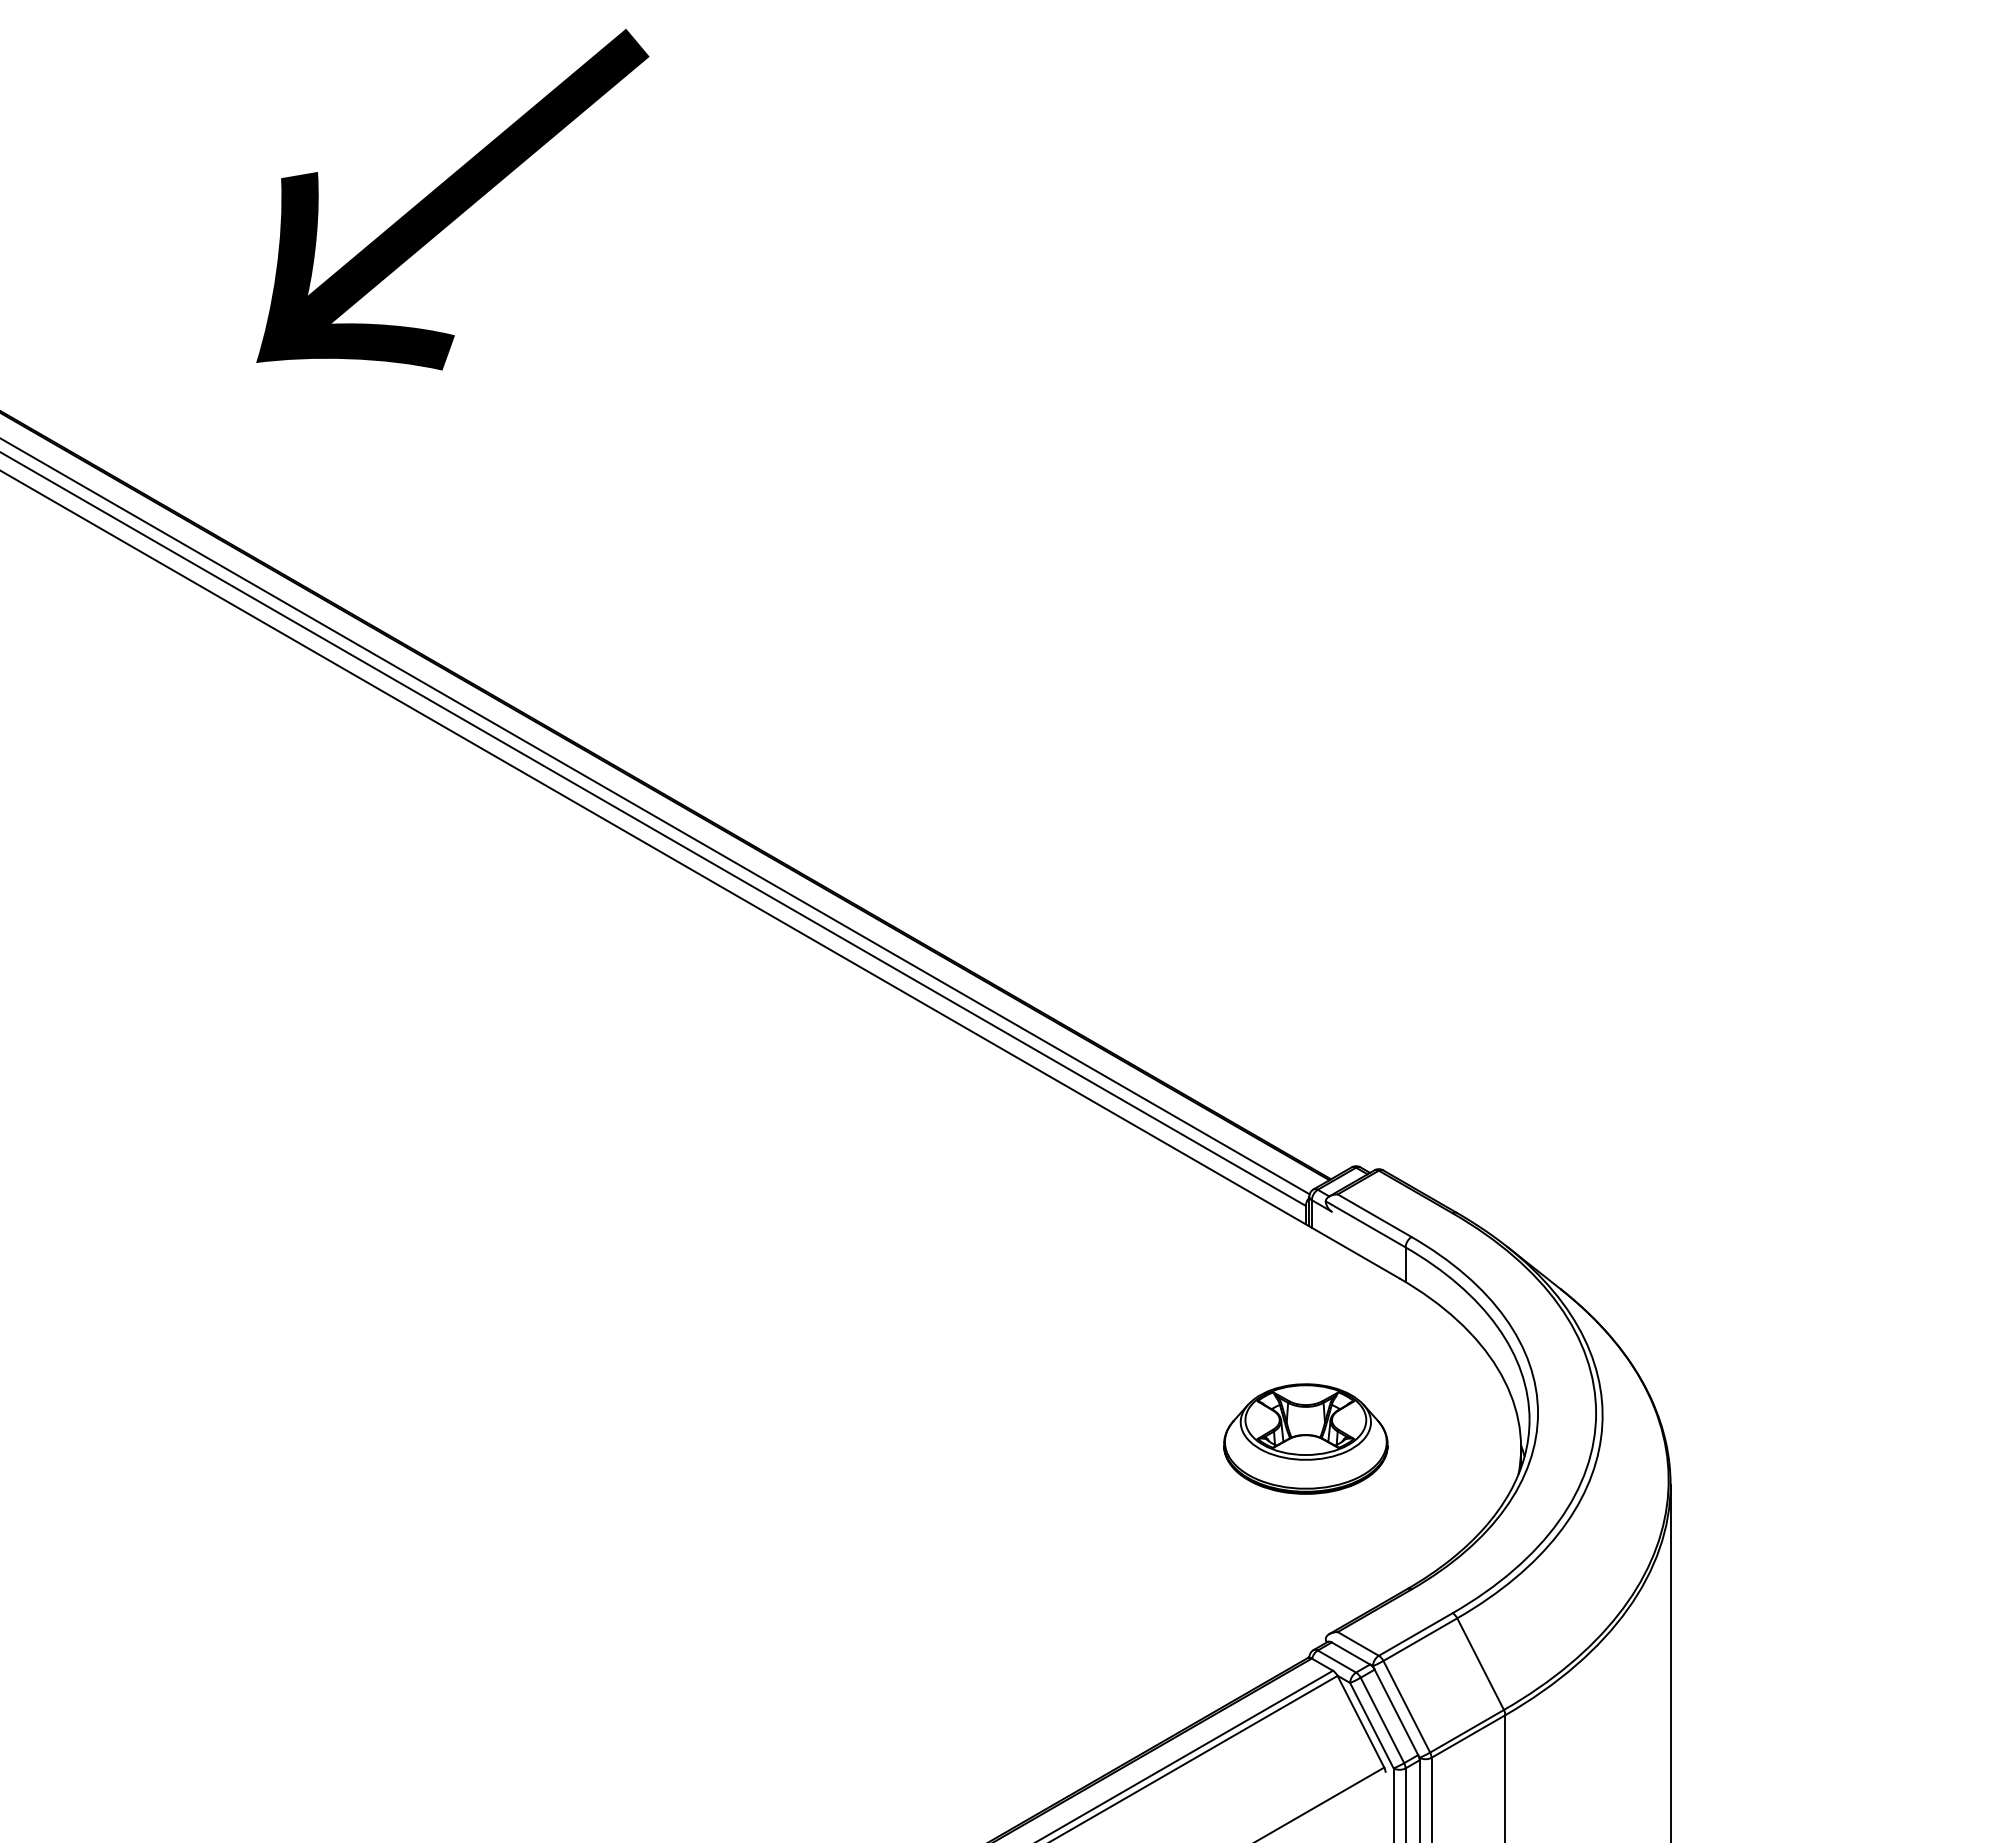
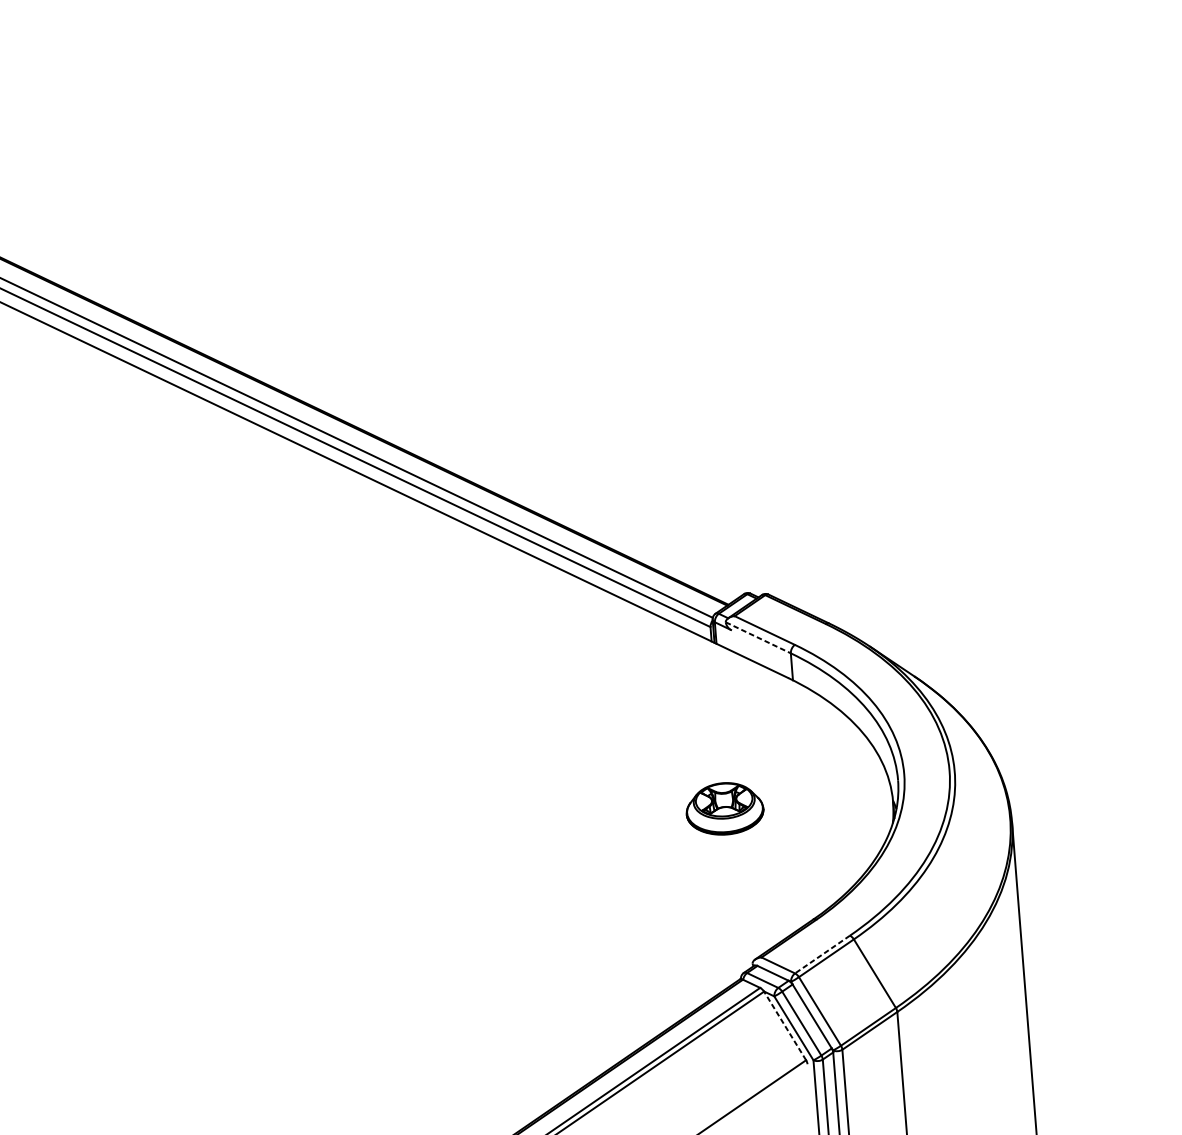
line: (1366, 1224) -> (758, 637), solid -> dashed
part: (1305, 1438) -> (724, 808), size x0.6
line: (1415, 1634) -> (822, 954), solid -> dashed
line: (1360, 1721) -> (784, 1025), solid -> dashed

